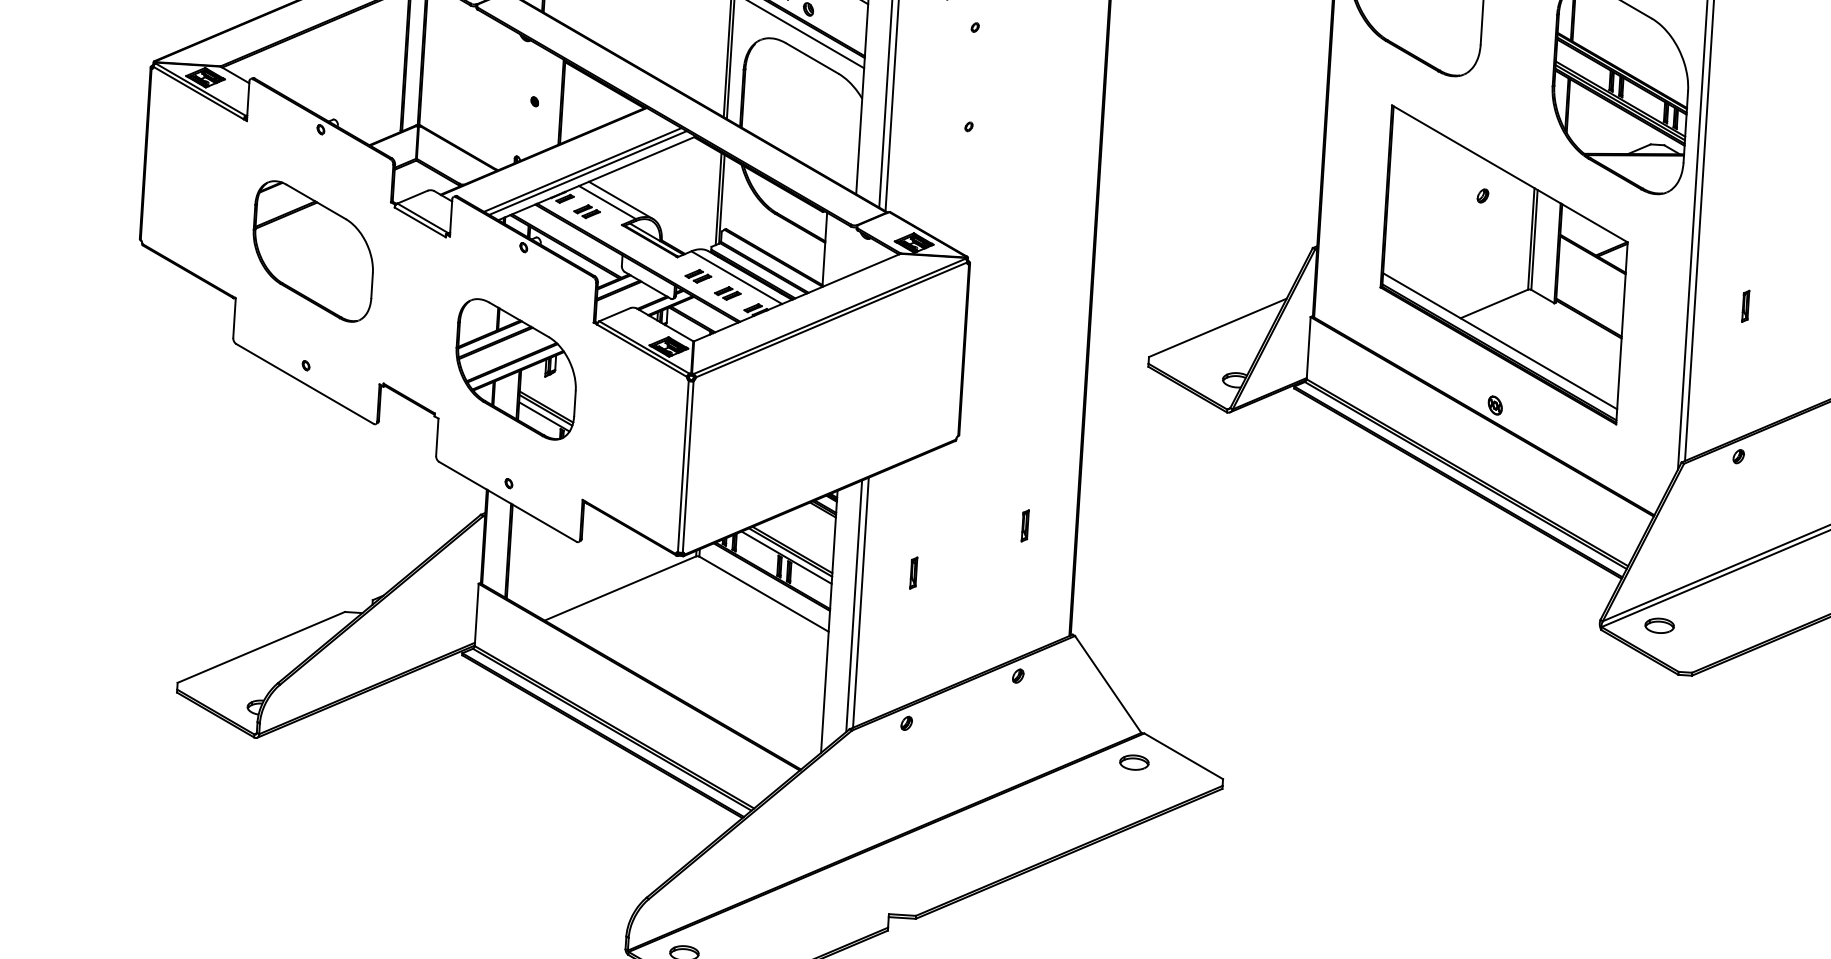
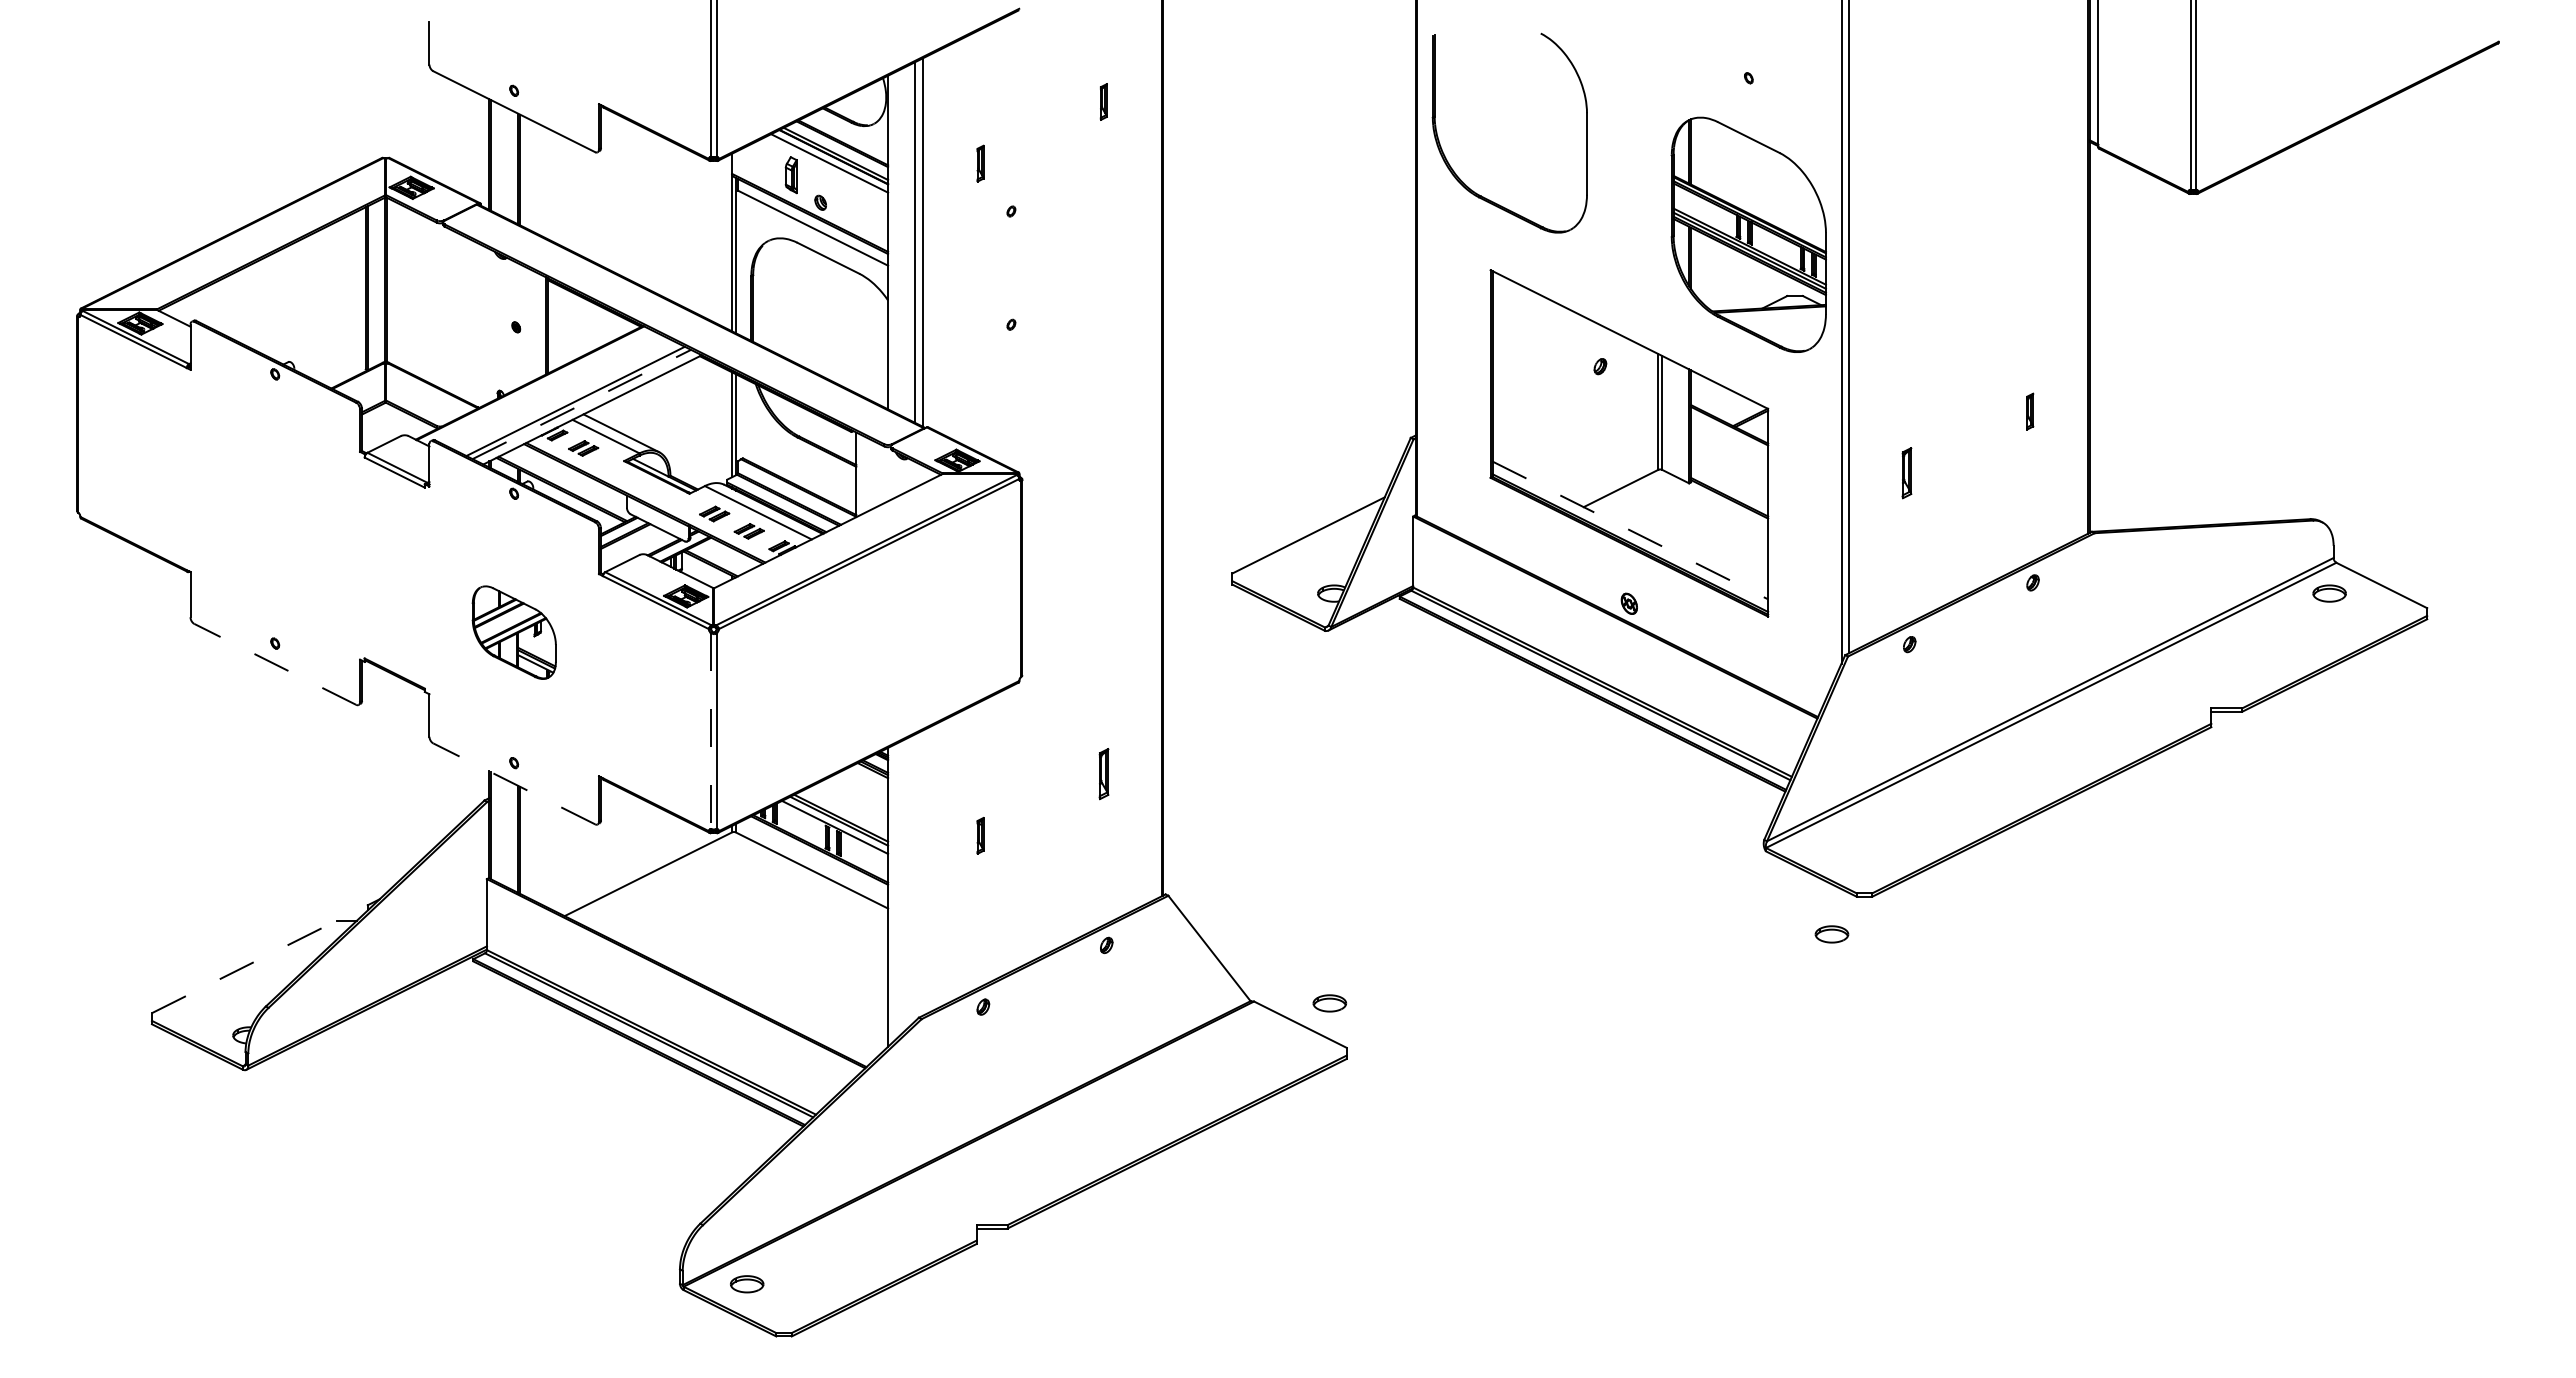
line: (588, 173) -> (582, 404), solid -> dashed
part: (313, 251) -> (275, 513), removed
part: (1745, 306) -> (1906, 473), size x1.4
line: (1500, 341) -> (1630, 530), solid -> dashed
part: (516, 369) -> (514, 632), size x0.6
line: (304, 383) -> (274, 664), solid -> dashed
line: (683, 466) -> (711, 731), solid -> dashed
line: (507, 501) -> (513, 783), solid -> dashed
part: (1024, 526) -> (1103, 774), size x1.4
line: (860, 602) -> (922, 872), removed
line: (854, 606) -> (915, 877), removed
part: (1659, 625) -> (1831, 934), moved
line: (261, 647) -> (244, 966), solid -> dashed
part: (1134, 762) -> (1329, 1003), moved

